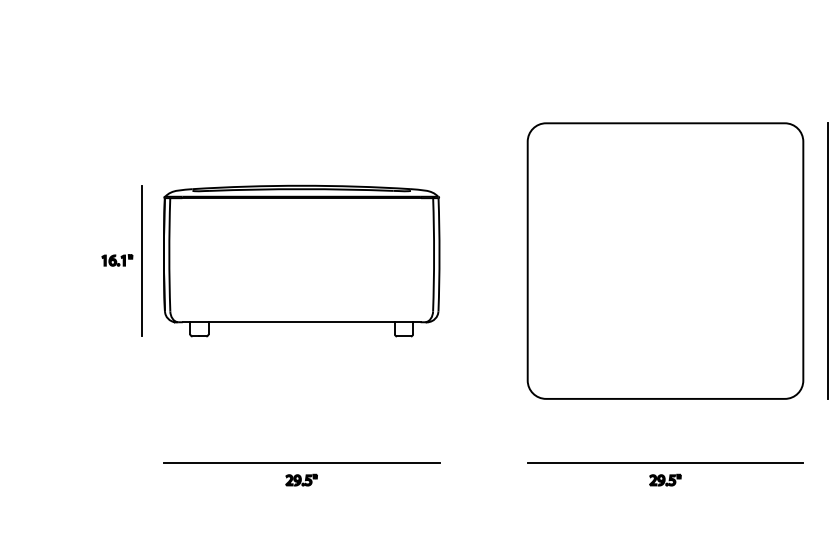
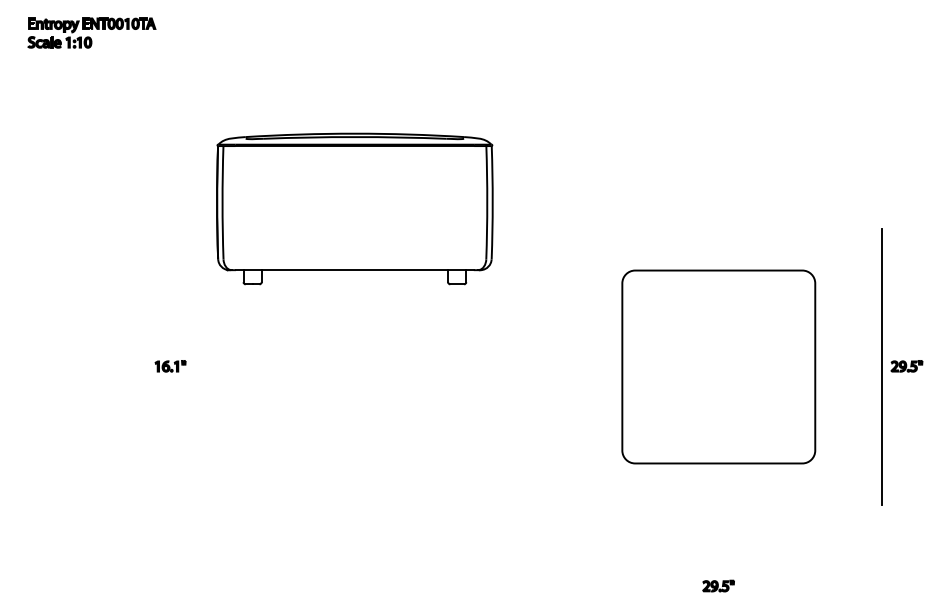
line: (142, 260) -> (195, 366), removed
part: (301, 260) -> (354, 208), moved
part: (665, 260) -> (718, 366), size x0.7
line: (301, 463) -> (354, 569), removed
line: (665, 463) -> (718, 569), removed
part: (301, 479) -> (354, 585), removed

